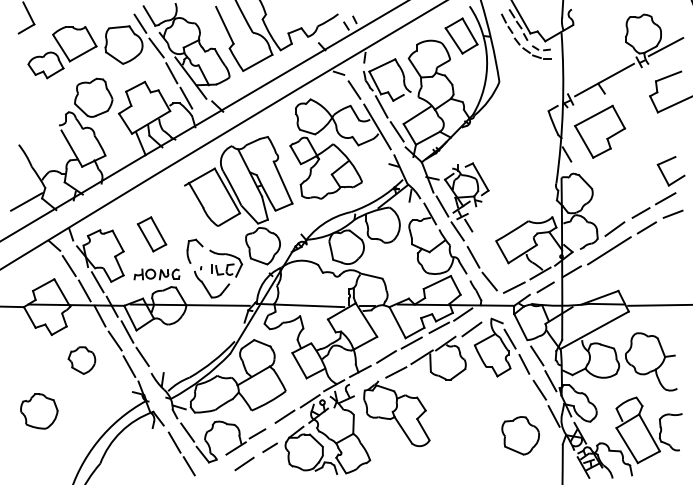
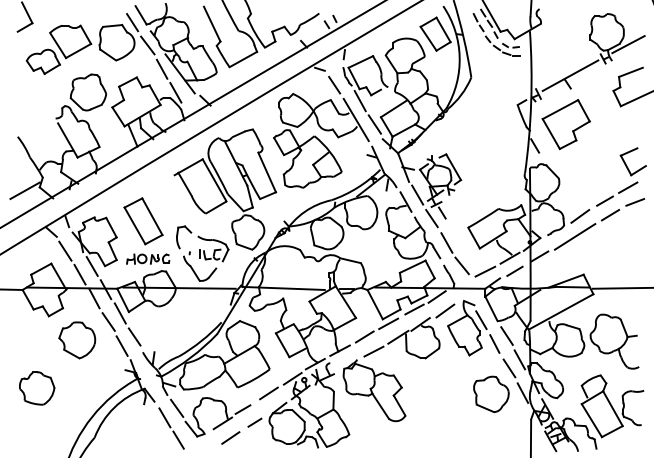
part: (152, 234) -> (143, 221), size x1.43
part: (82, 360) -> (77, 340), size x1.43
part: (520, 435) -> (491, 394), moved

